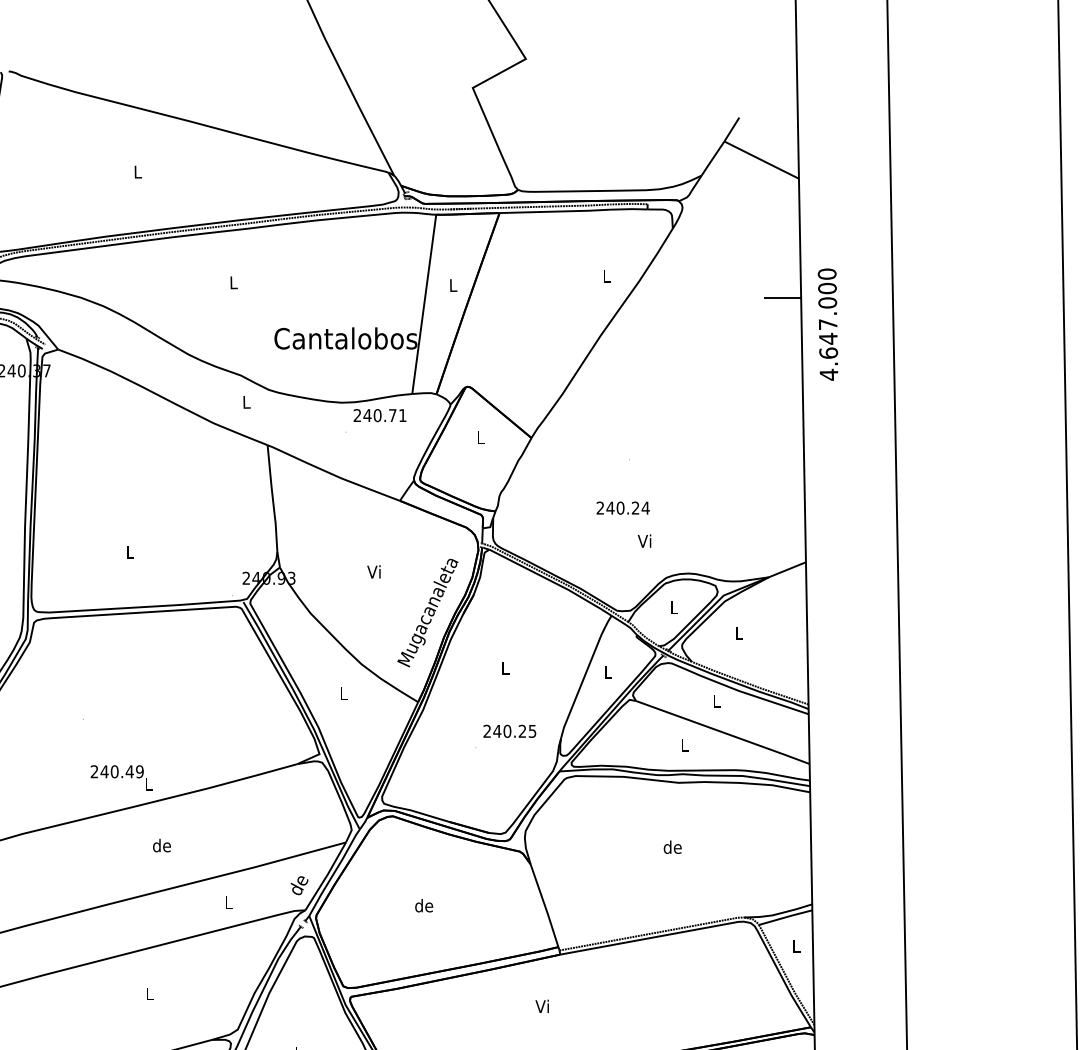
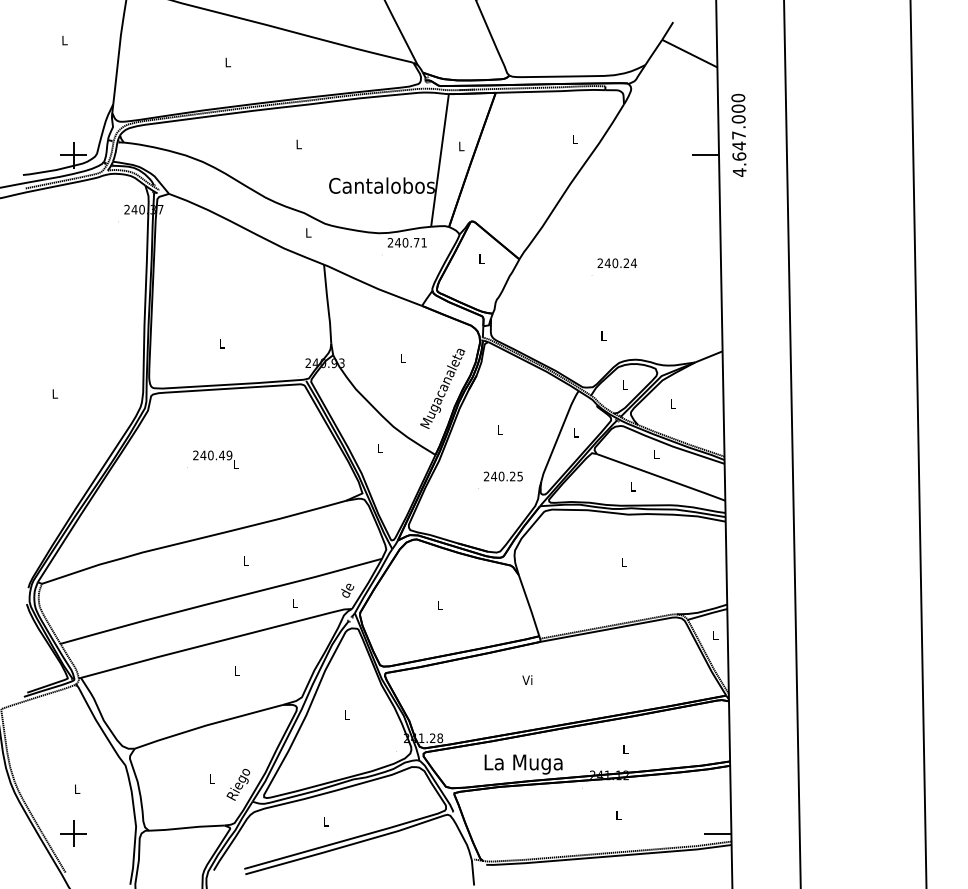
text: (827, 323) -> (738, 134), moved
text: (622, 508) -> (616, 263), moved
text: (643, 540) -> (602, 335), Vi -> L
text: (373, 571) -> (402, 358), Vi -> L
text: (120, 777) -> (215, 459), moved
text: (161, 846) -> (245, 561), de -> L
text: (672, 847) -> (623, 562), de -> L
text: (423, 905) -> (439, 605), de -> L

